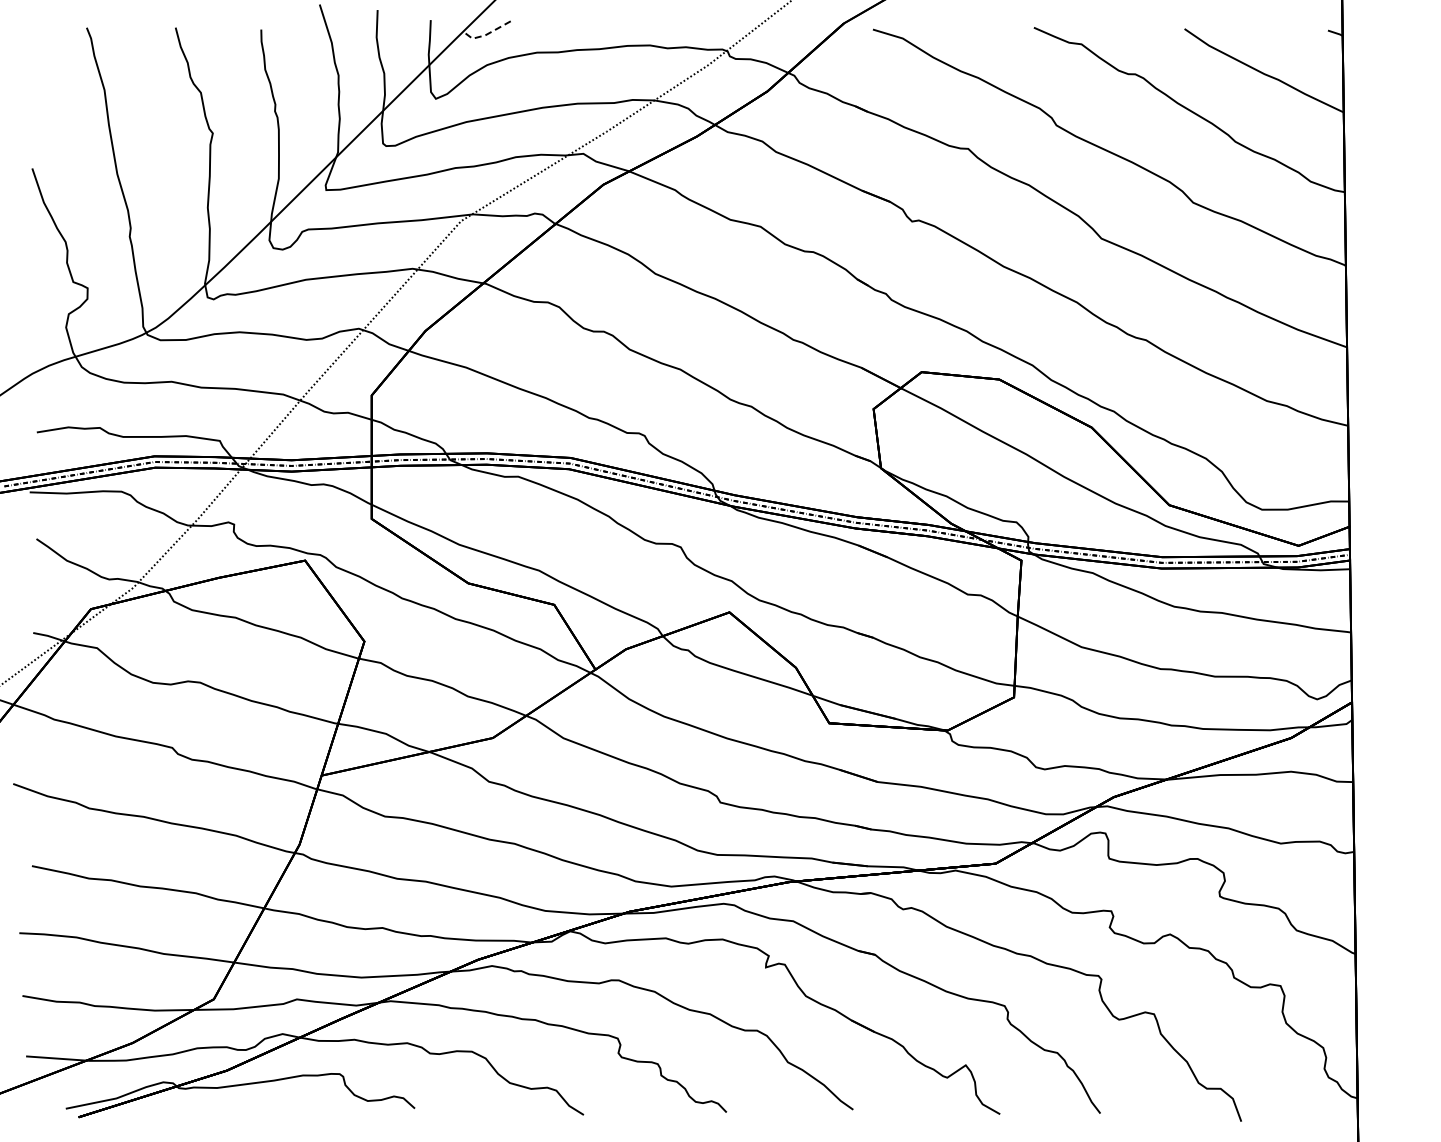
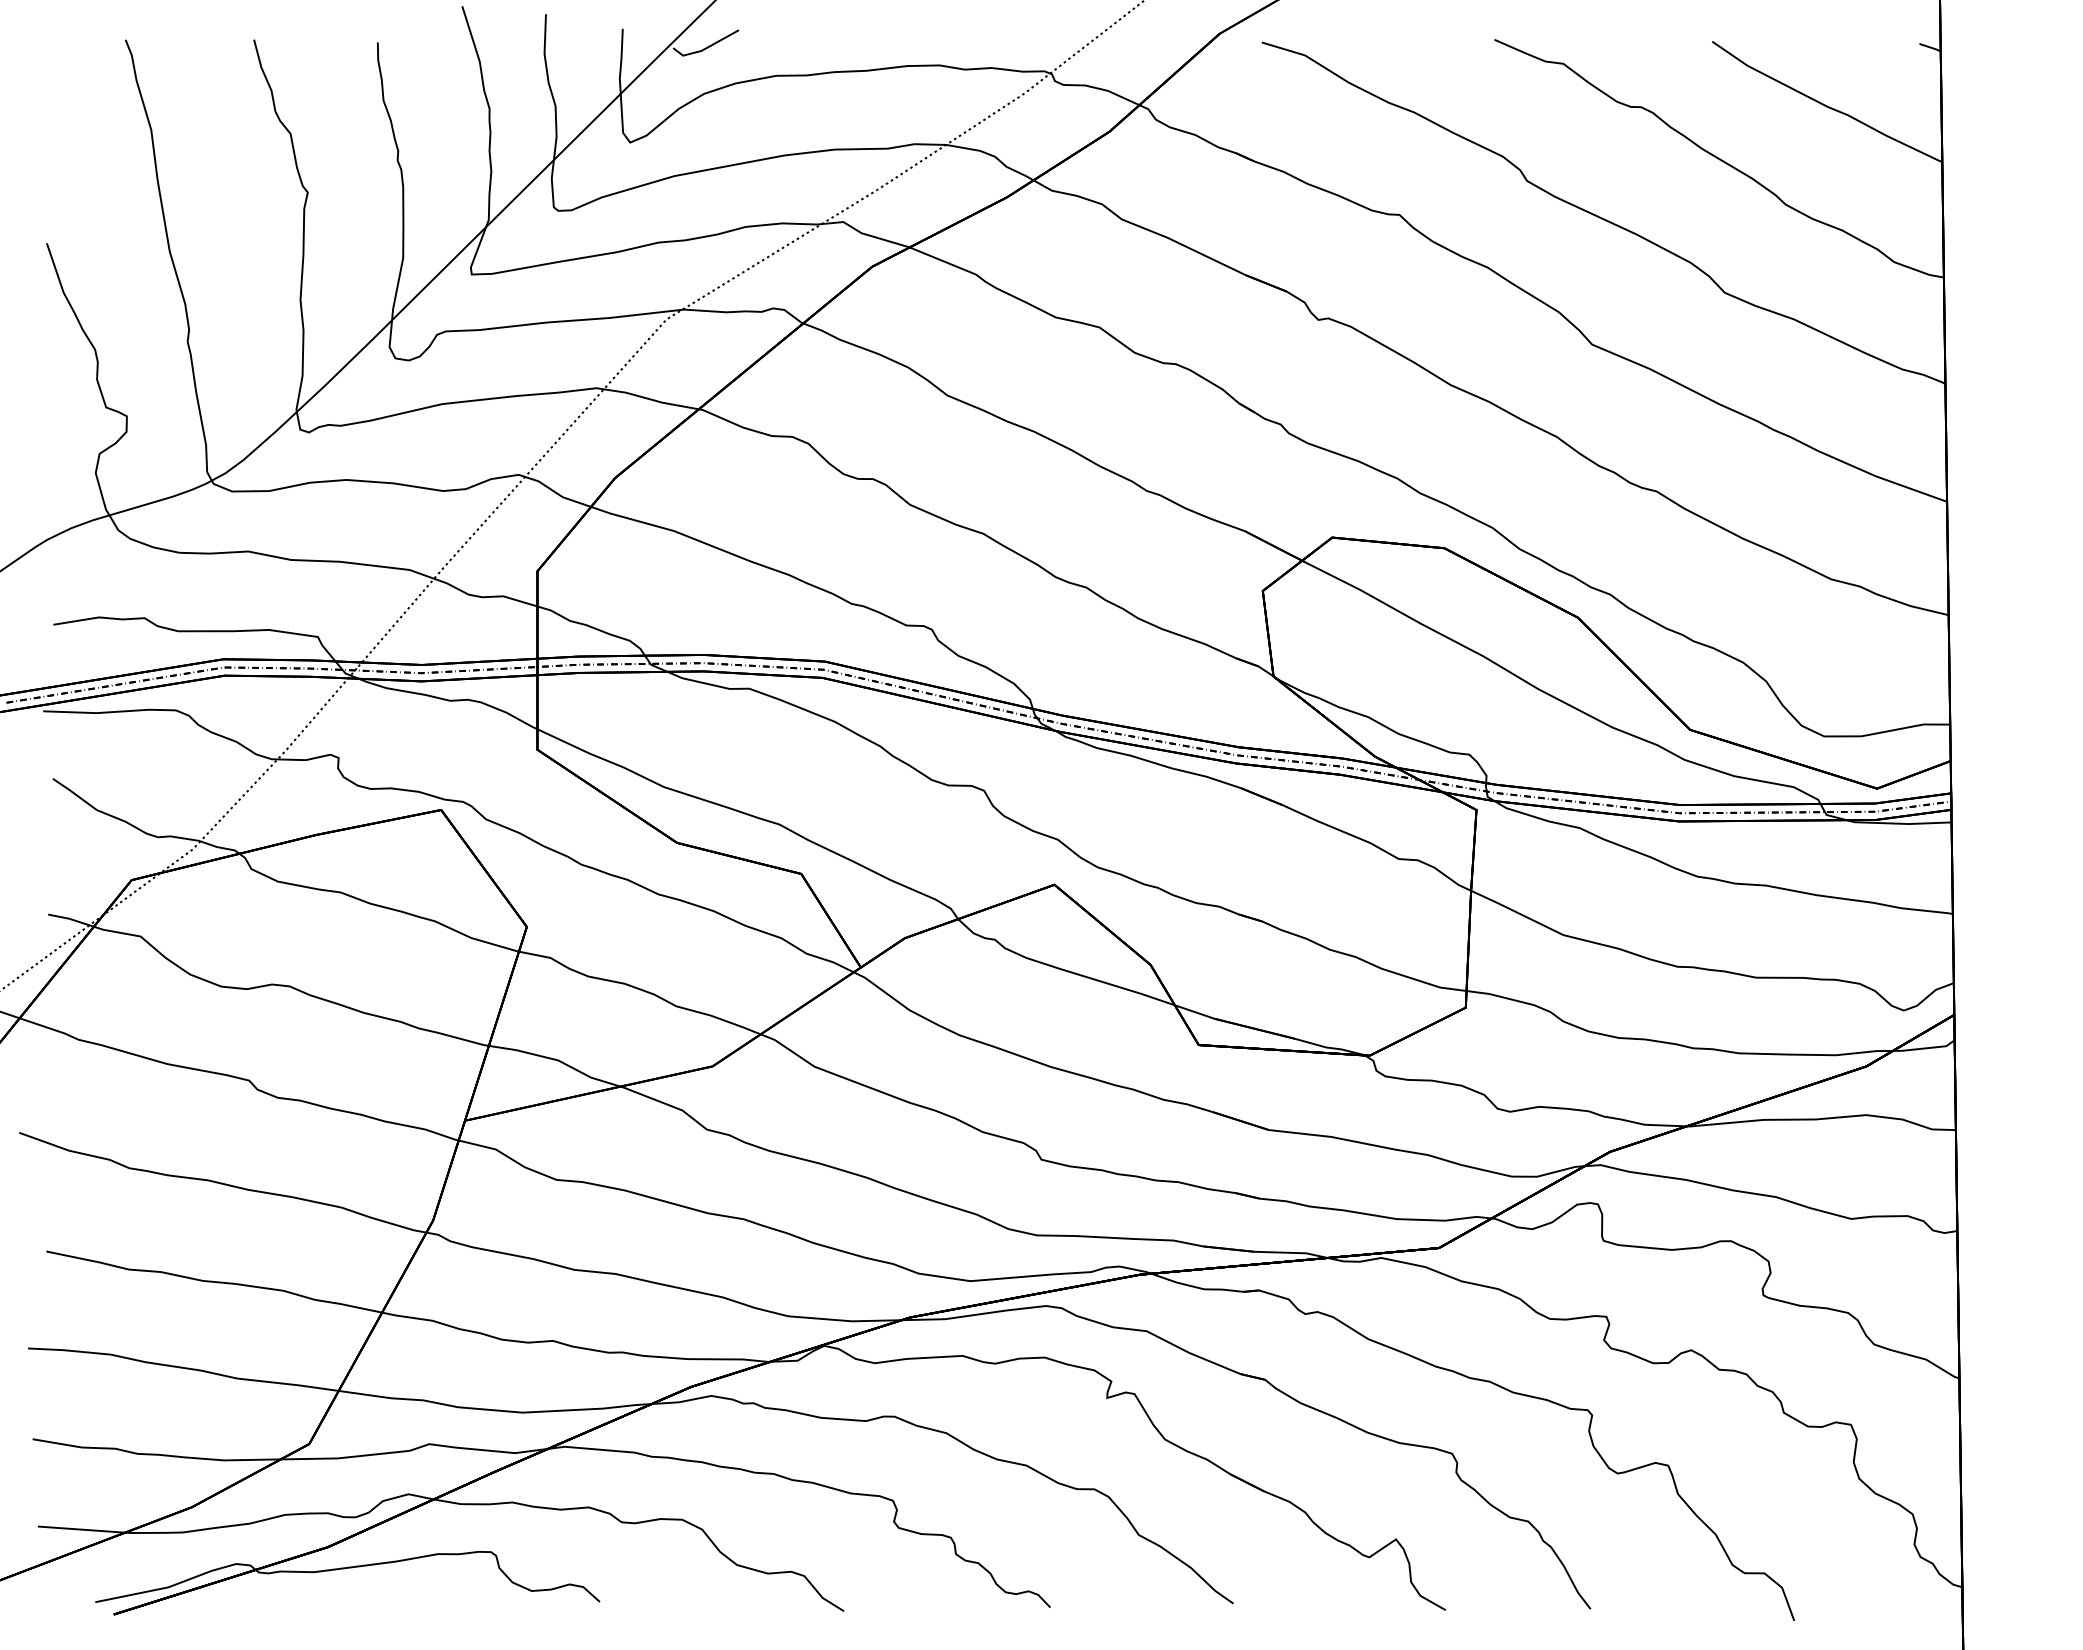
line: (487, 33) -> (704, 48), dashed -> solid

